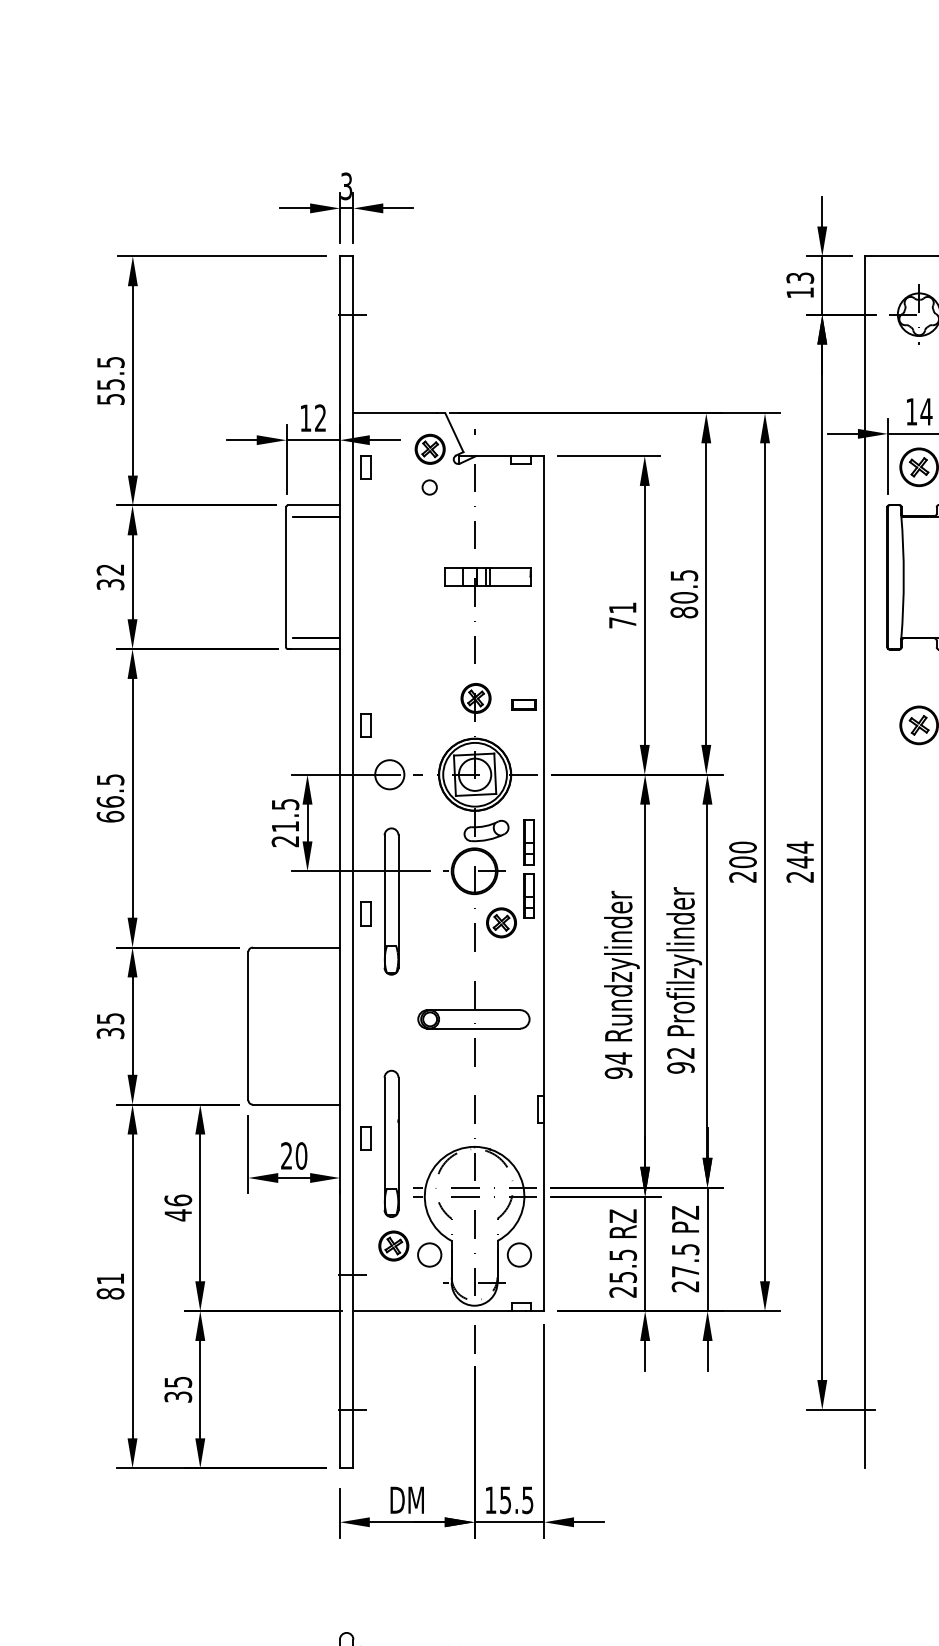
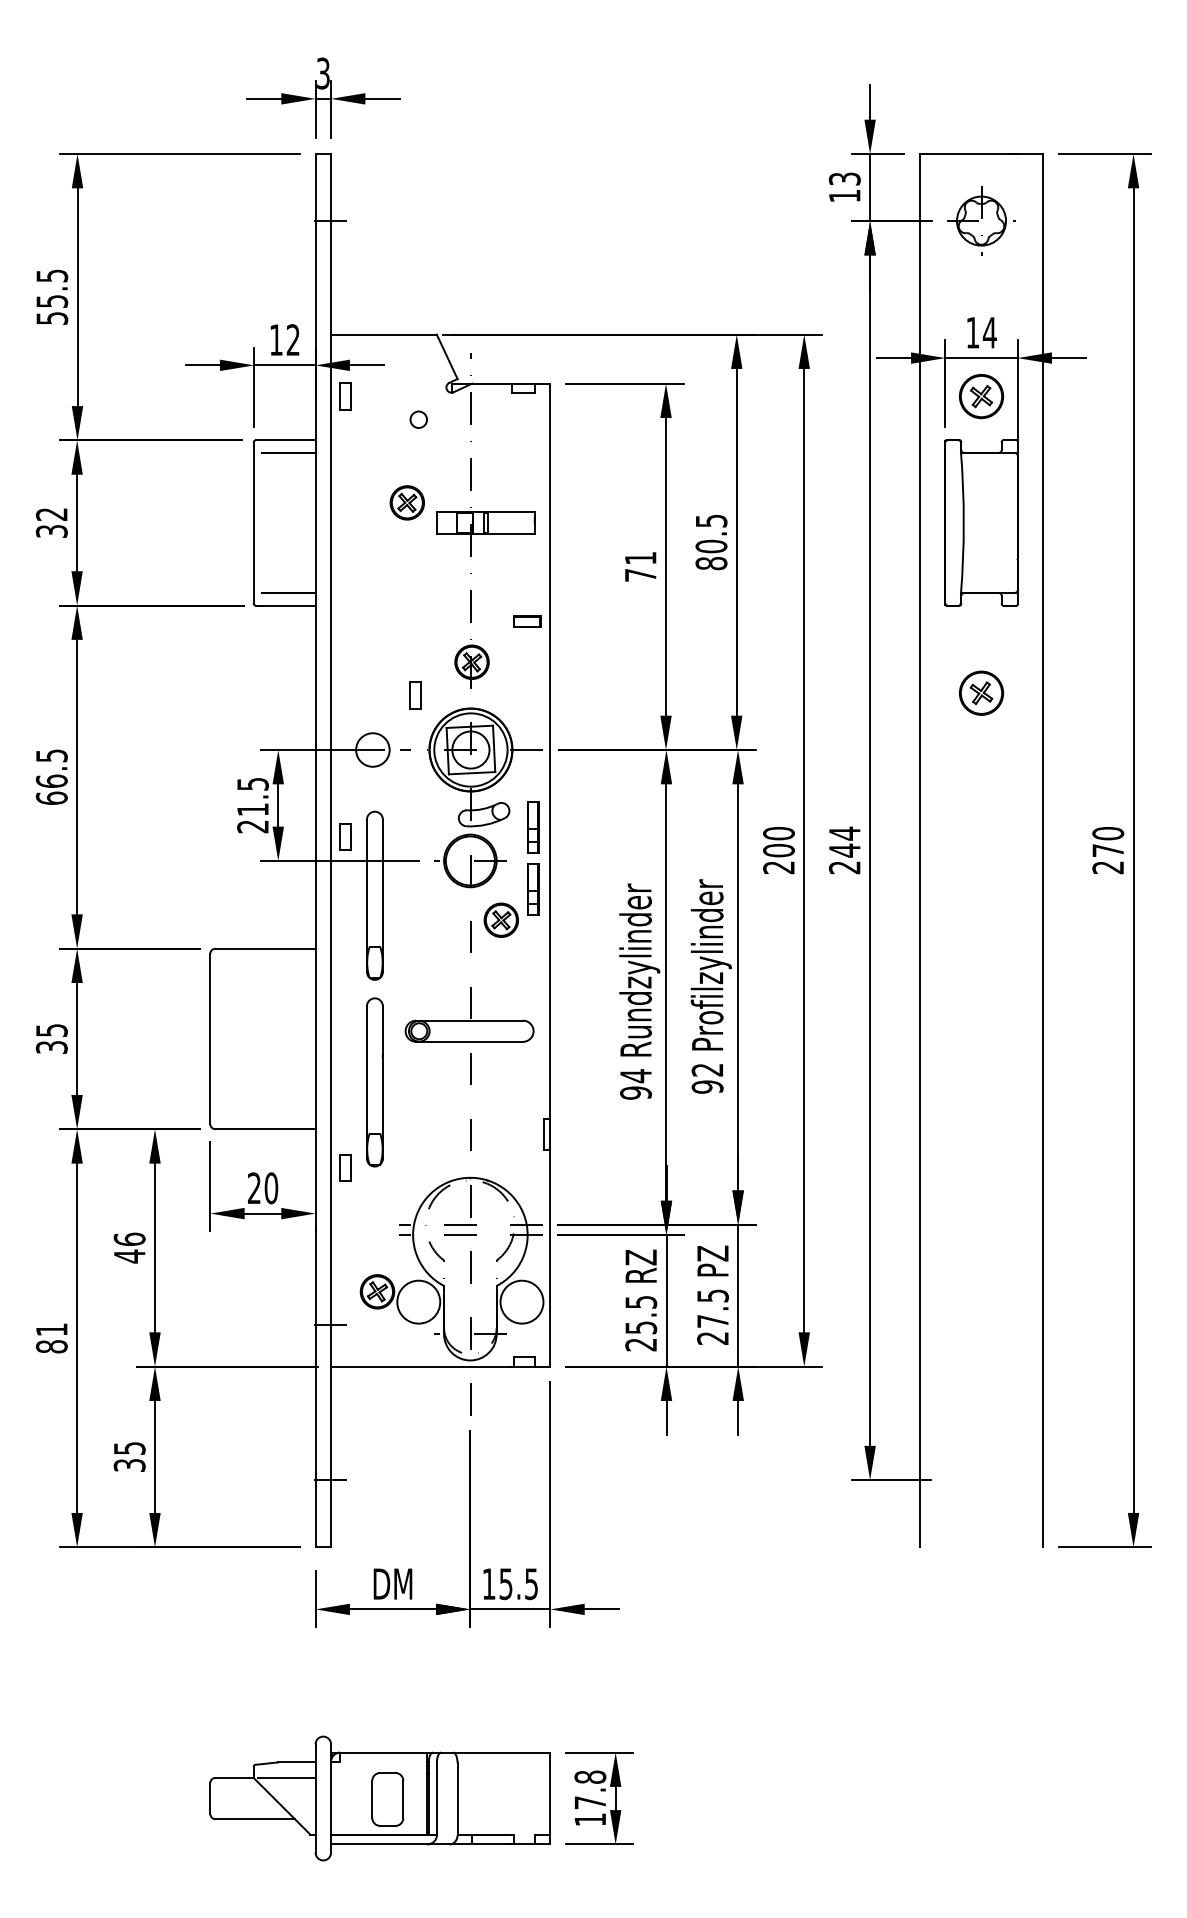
part: (429, 449) -> (406, 502), moved
part: (524, 704) -> (527, 621), moved
part: (365, 725) -> (415, 695), moved
part: (365, 913) -> (345, 836), moved
part: (391, 1143) -> (374, 1082), moved
circle: (429, 1254) -> (418, 1301), size x1.6
circle: (519, 1254) -> (521, 1301), size x1.6

